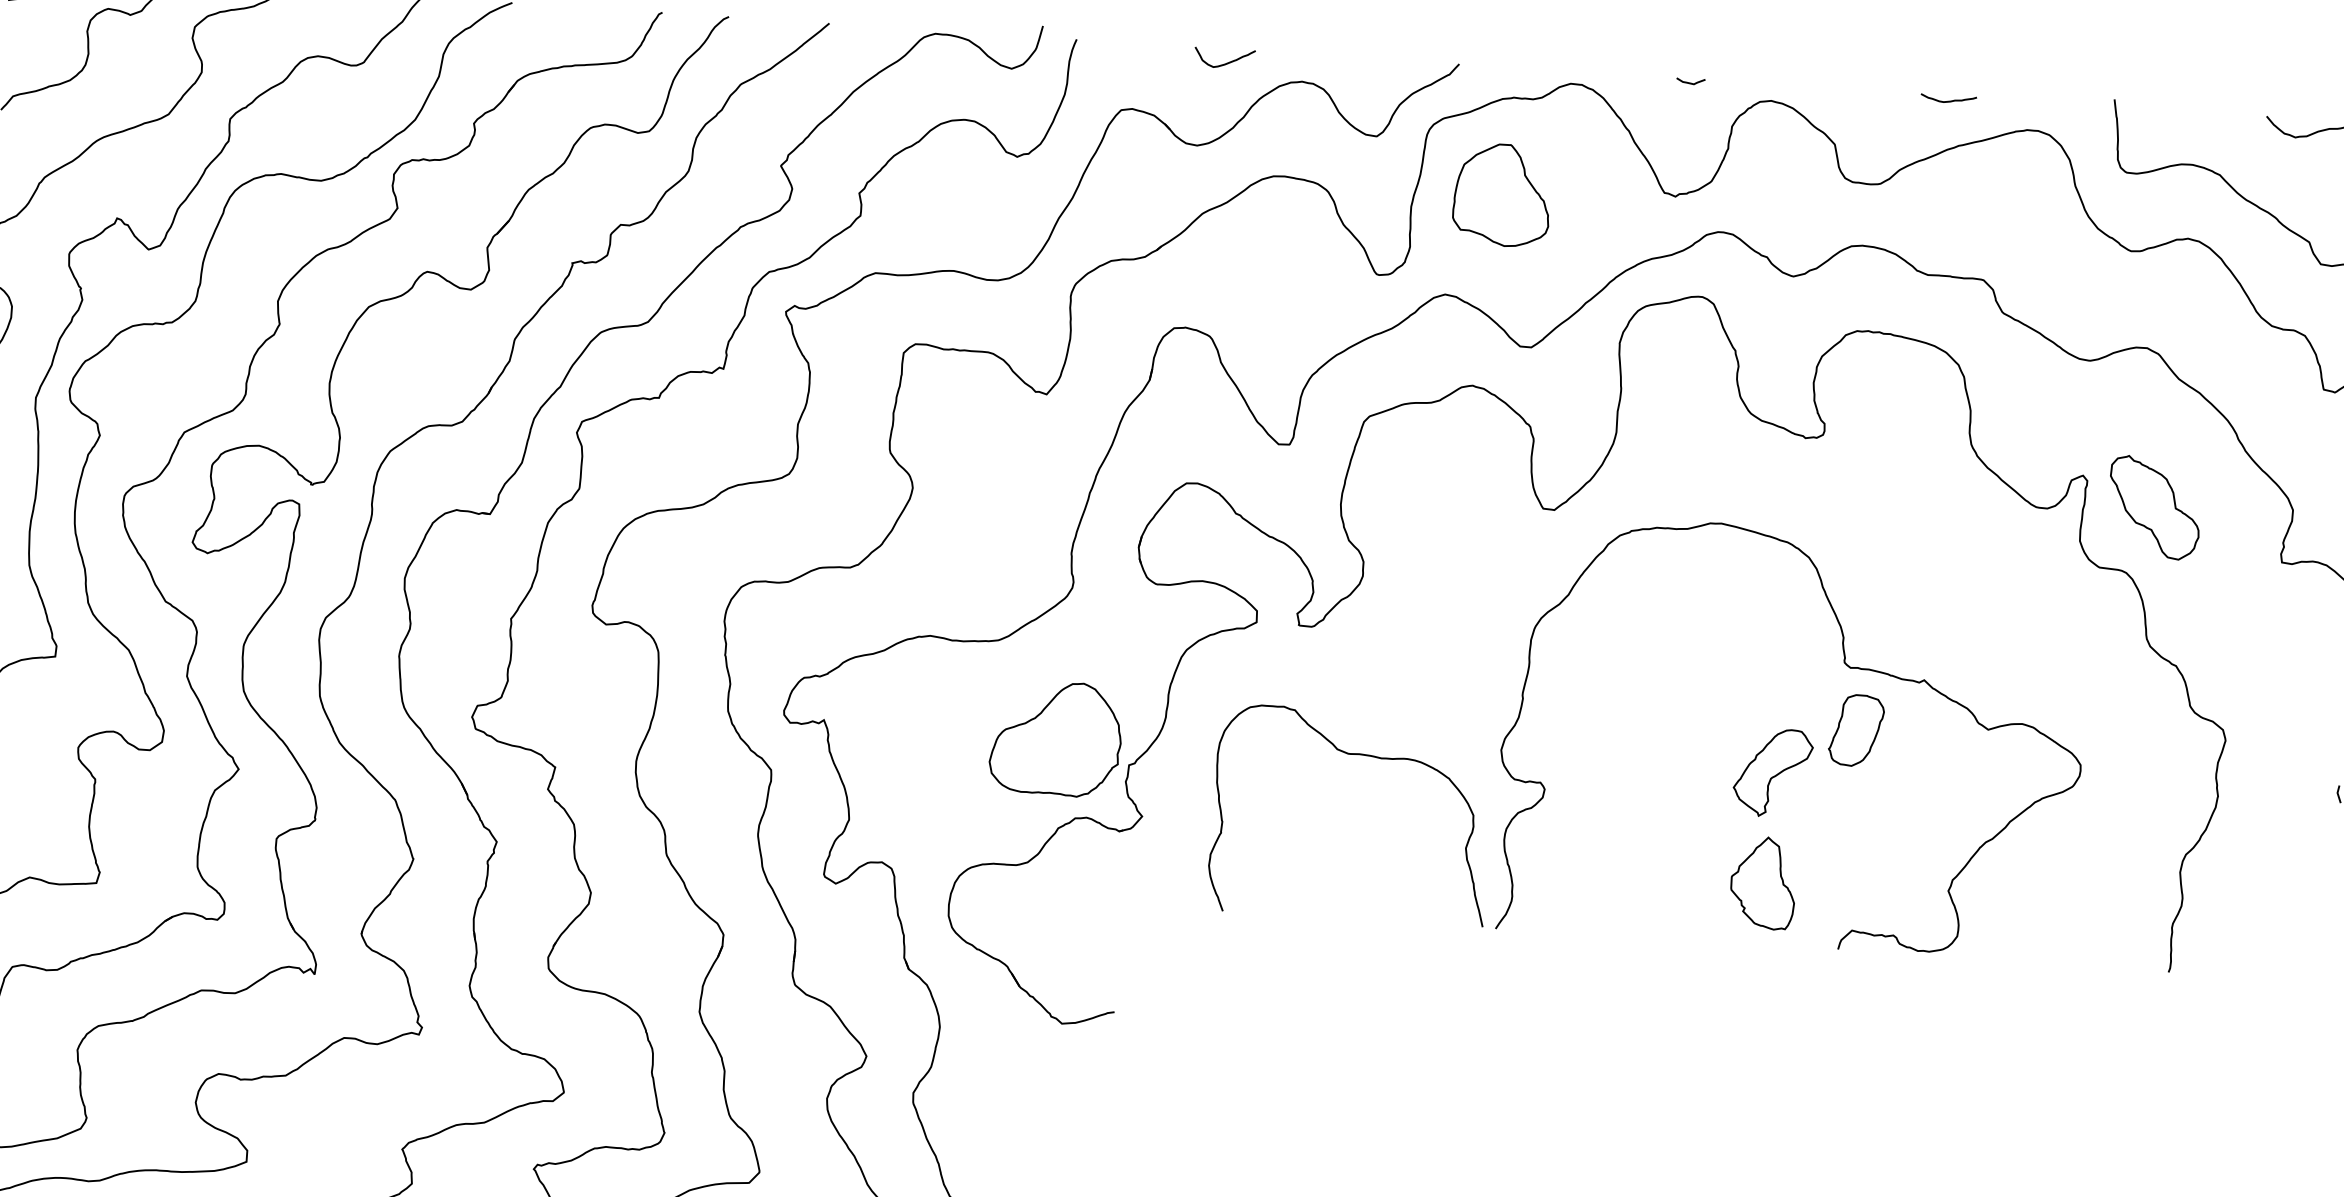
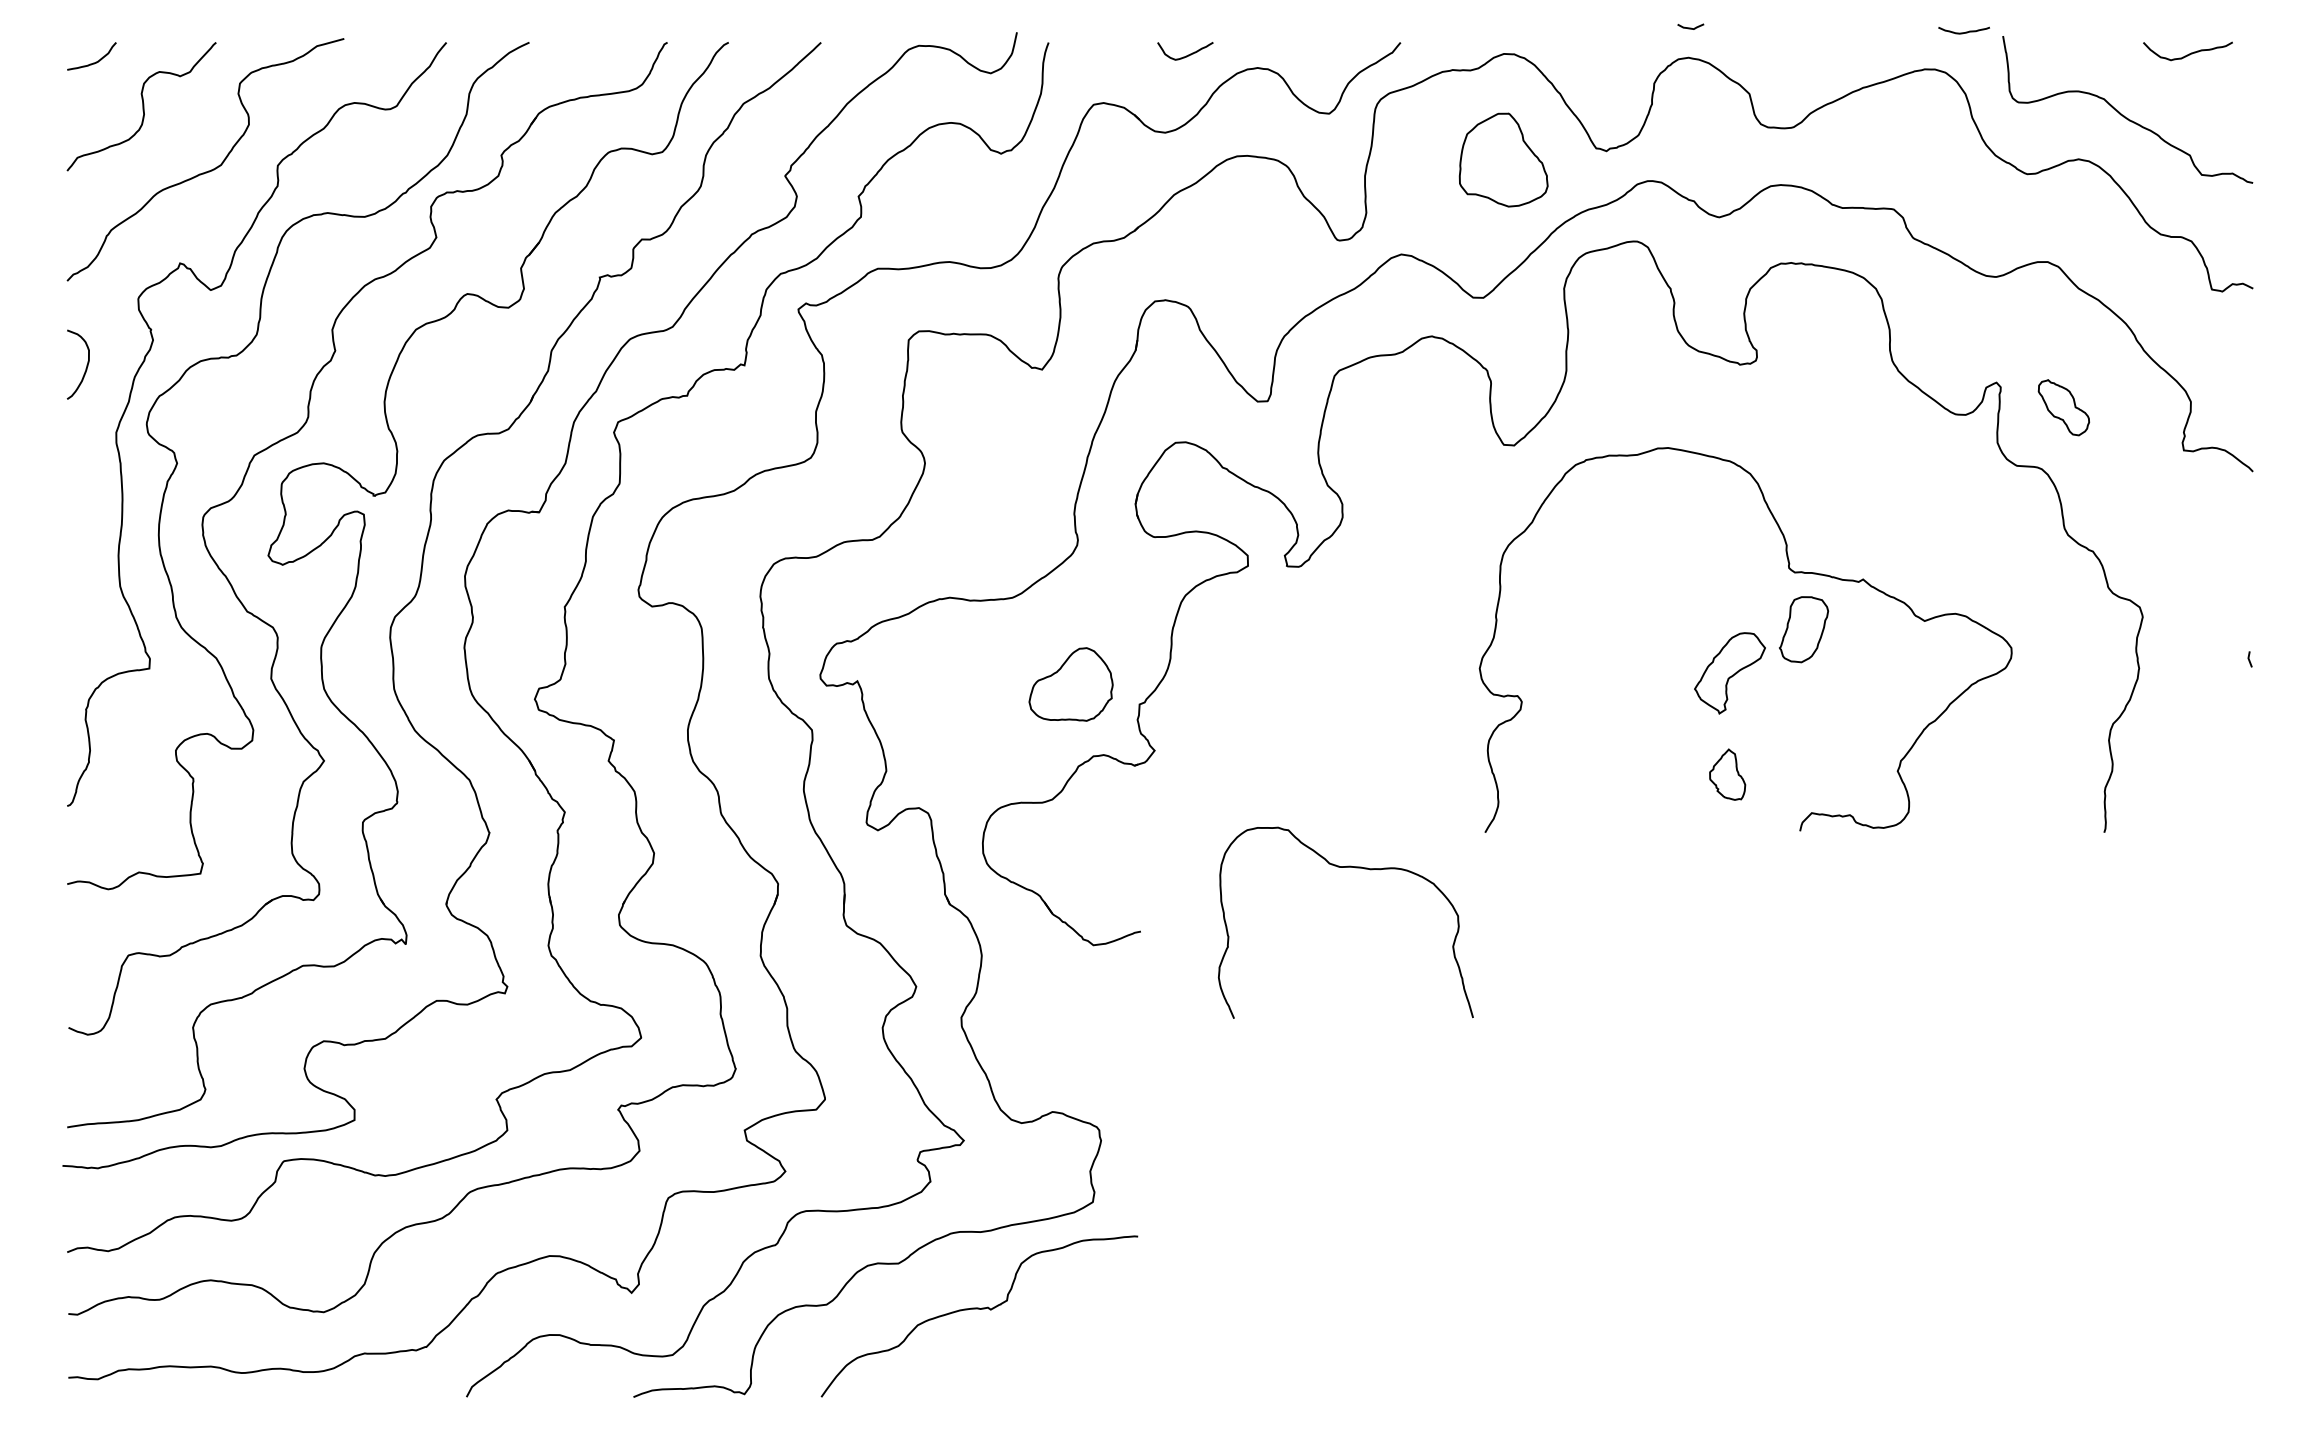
curve: (1690, 82) -> (1690, 27), moved
curve: (1947, 101) -> (1963, 32), moved
part: (1502, 194) -> (1503, 159), moved
part: (2154, 507) -> (2063, 407), size x0.6
part: (1055, 738) -> (1070, 684), size x0.7
curve: (1365, 756) -> (1355, 868), moved
part: (1763, 882) -> (1727, 774), size x0.6

